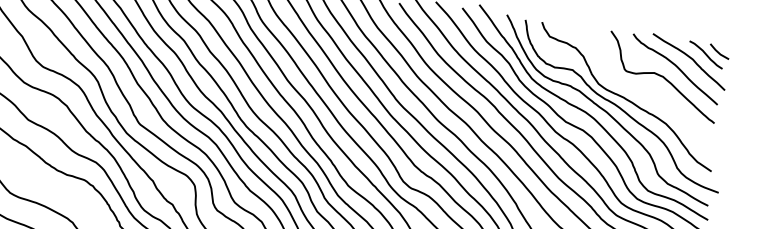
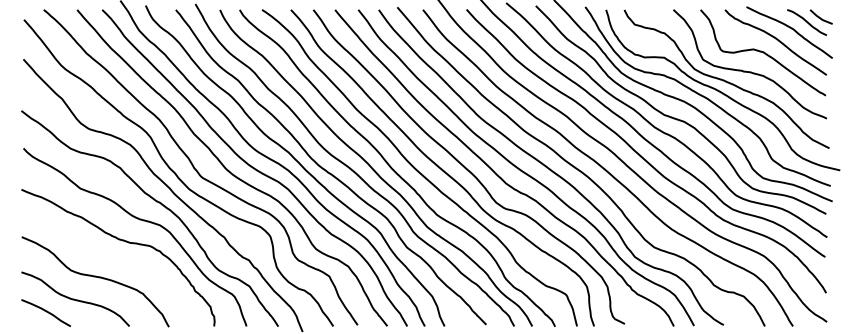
curve: (648, 92) -> (749, 71), added

